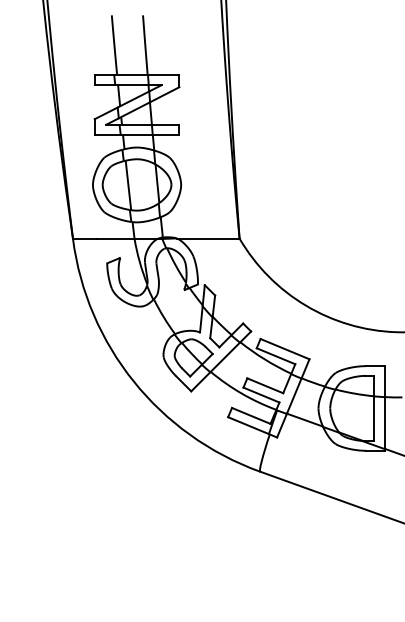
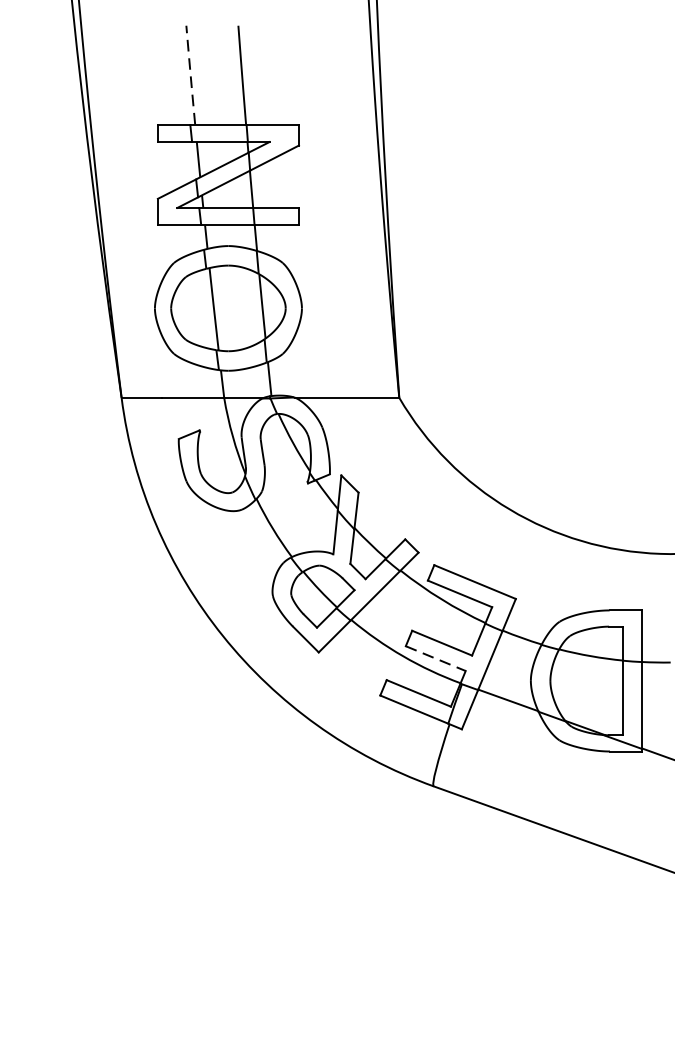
line: (114, 44) -> (190, 74), solid -> dashed
line: (261, 395) -> (435, 659), solid -> dashed

